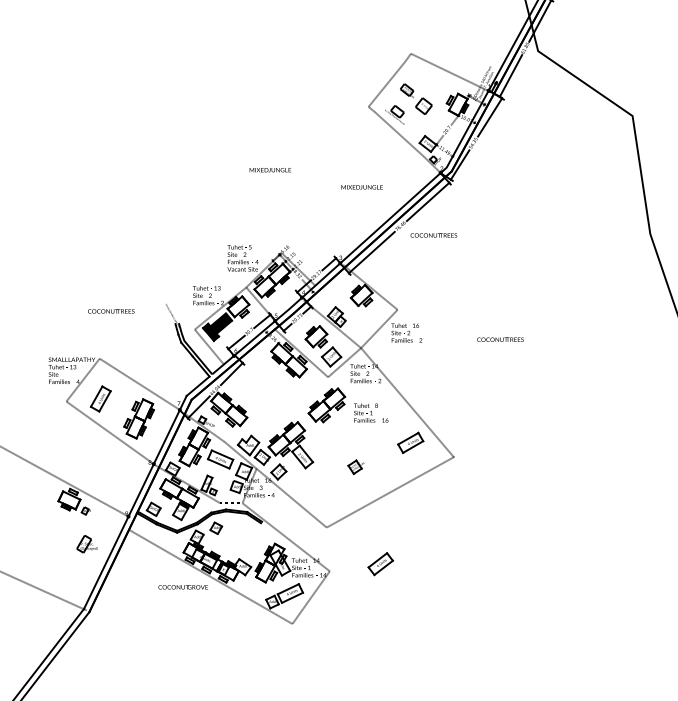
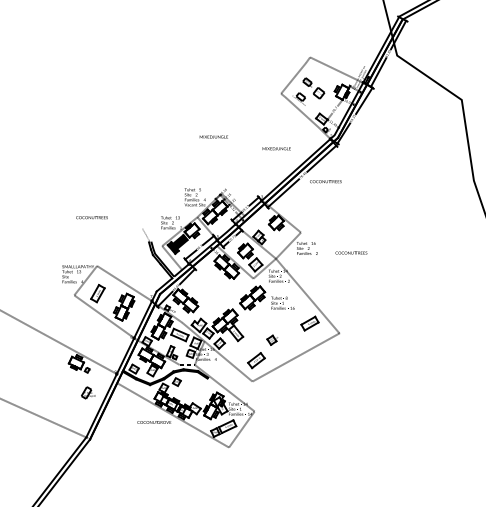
text: (110, 311) -> (91, 217), moved
text: (500, 338) -> (351, 252), moved
part: (380, 563) -> (256, 360), moved

